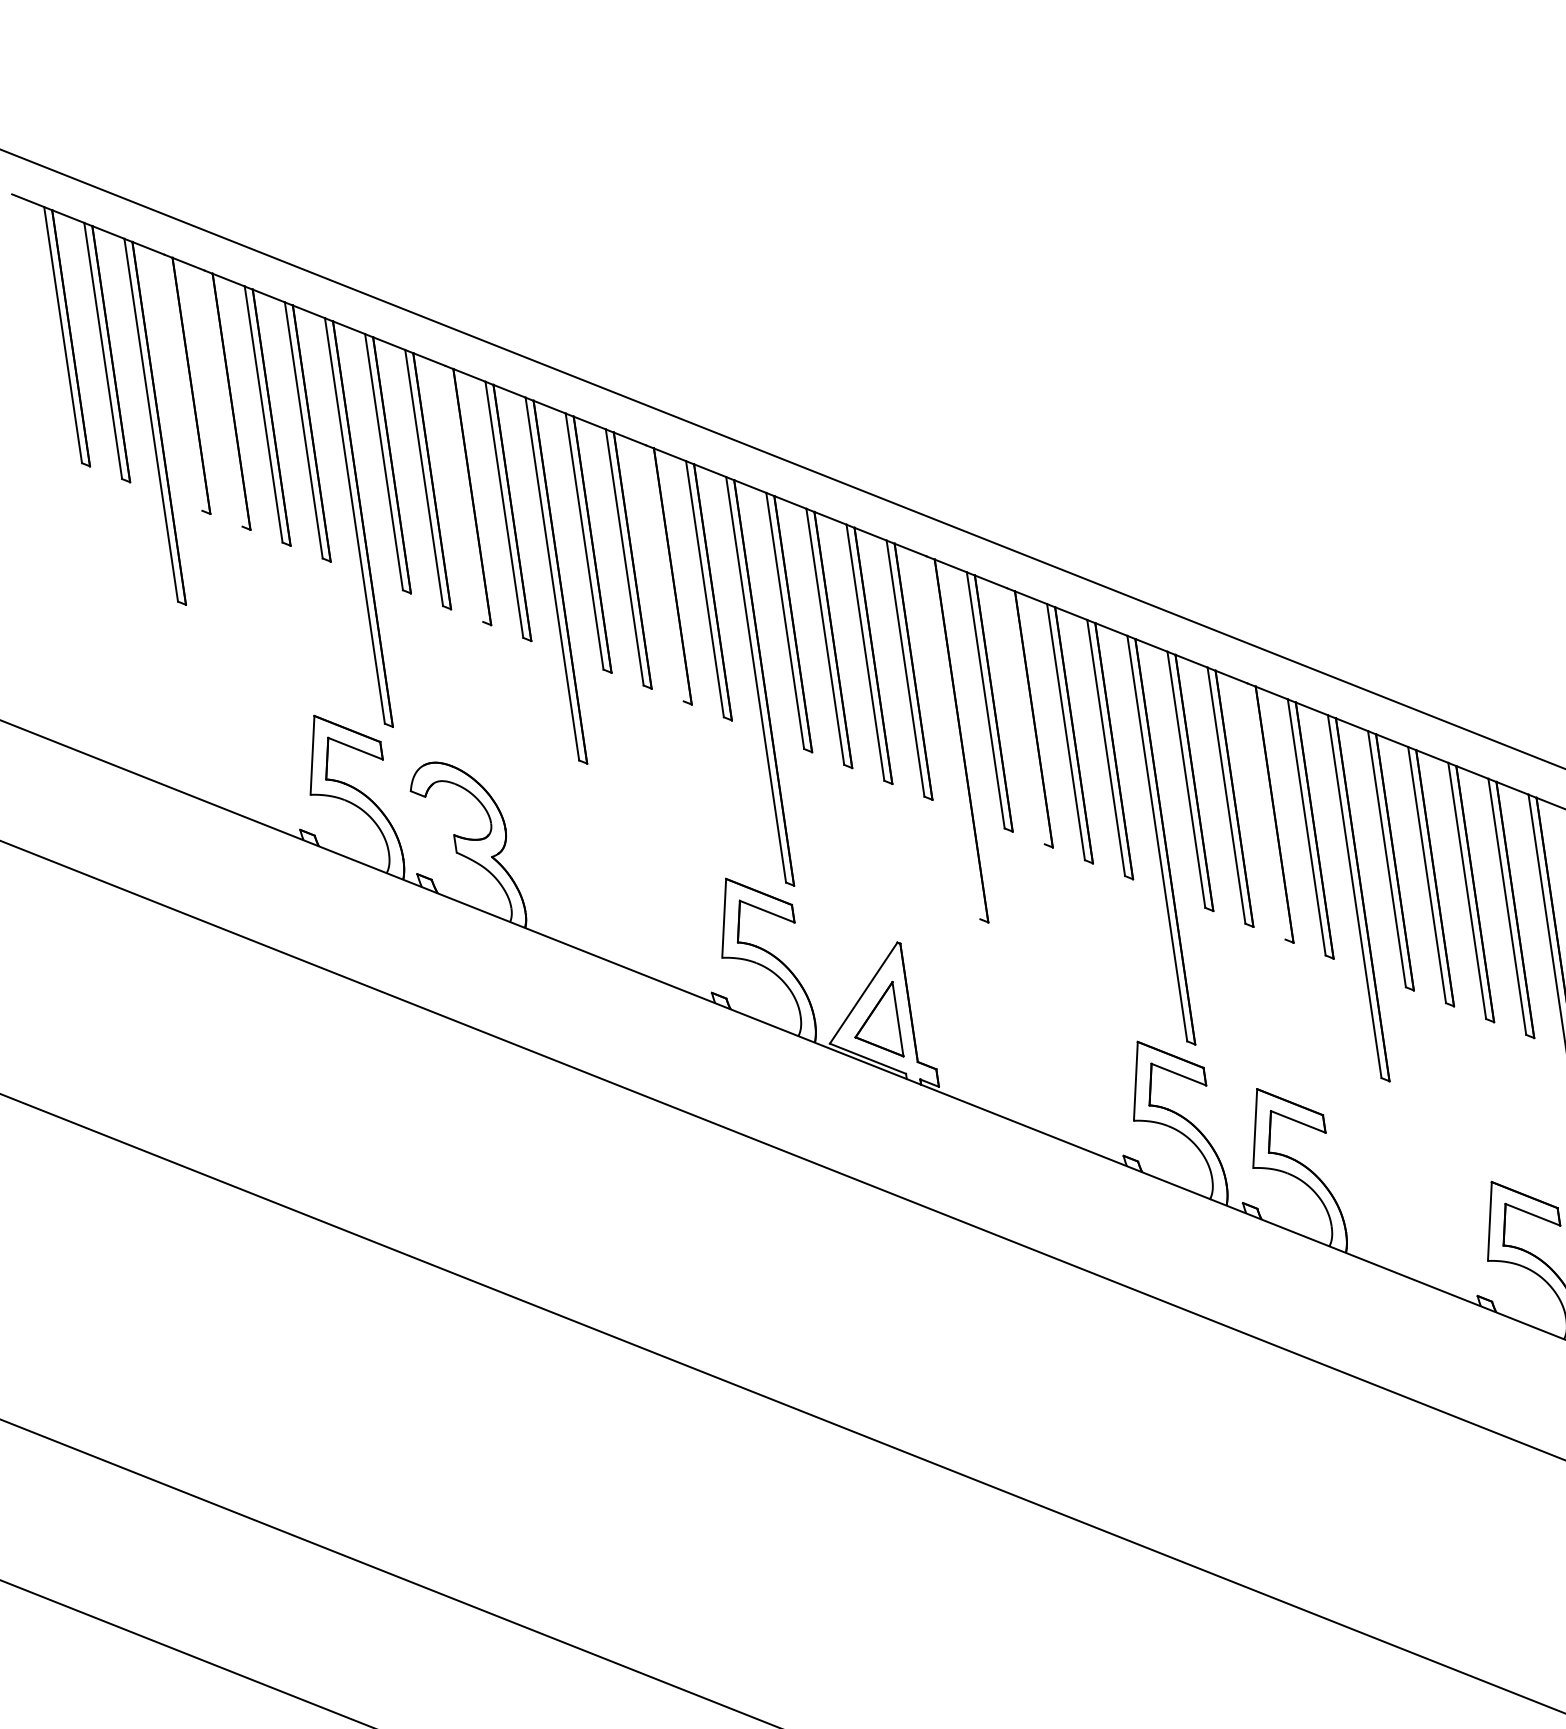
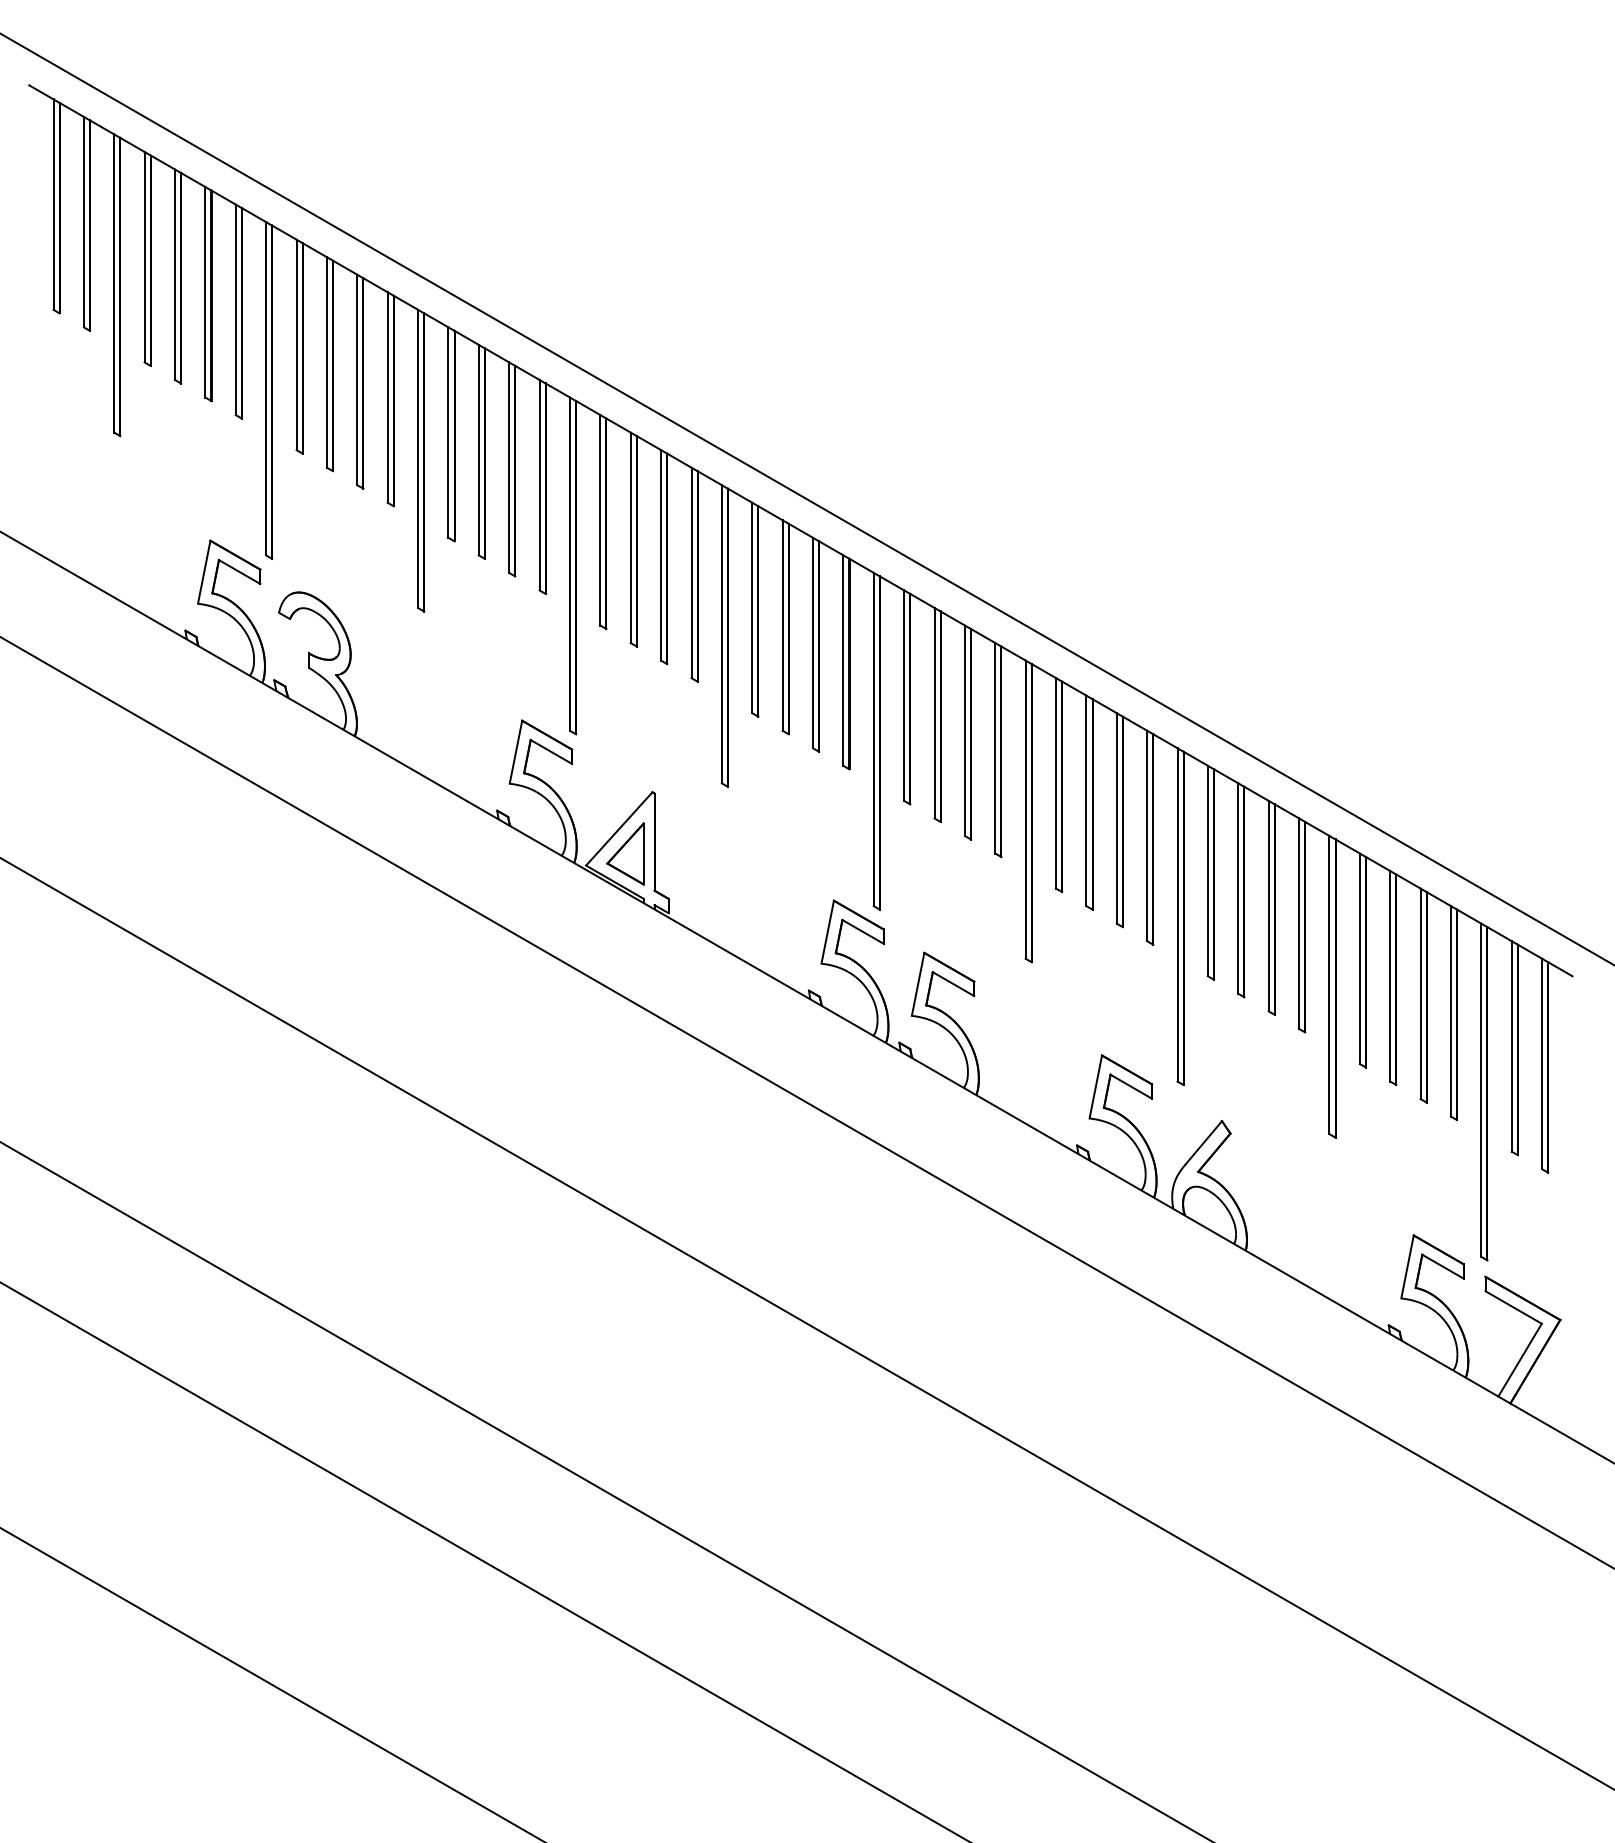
line: (183, 383) -> (144, 257), added
line: (224, 398) -> (175, 274), added
line: (464, 493) -> (357, 379), added
line: (665, 573) -> (509, 467), added
line: (1025, 716) -> (782, 625), added
line: (953, 738) -> (721, 634), added
line: (1266, 811) -> (964, 730), added

